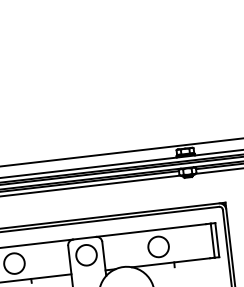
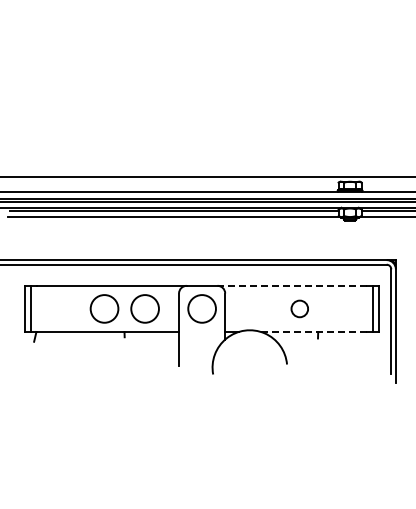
line: (151, 230) -> (292, 285), solid -> dashed
circle: (158, 246) -> (299, 308), size x0.6
circle: (43, 259) -> (144, 308), added
line: (170, 263) -> (313, 332), solid -> dashed

